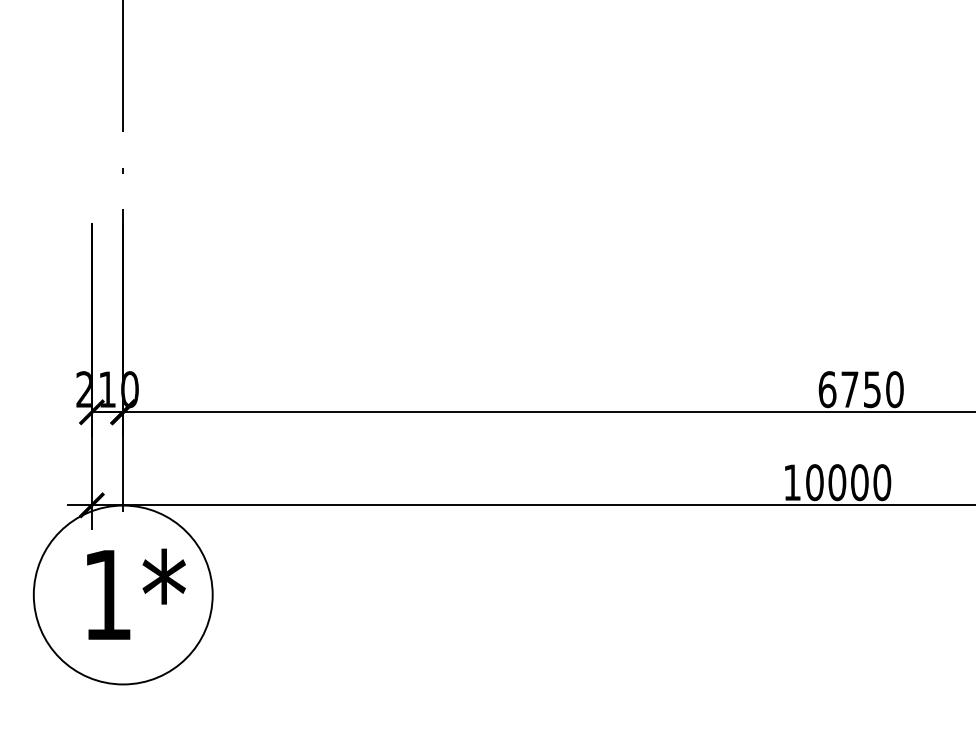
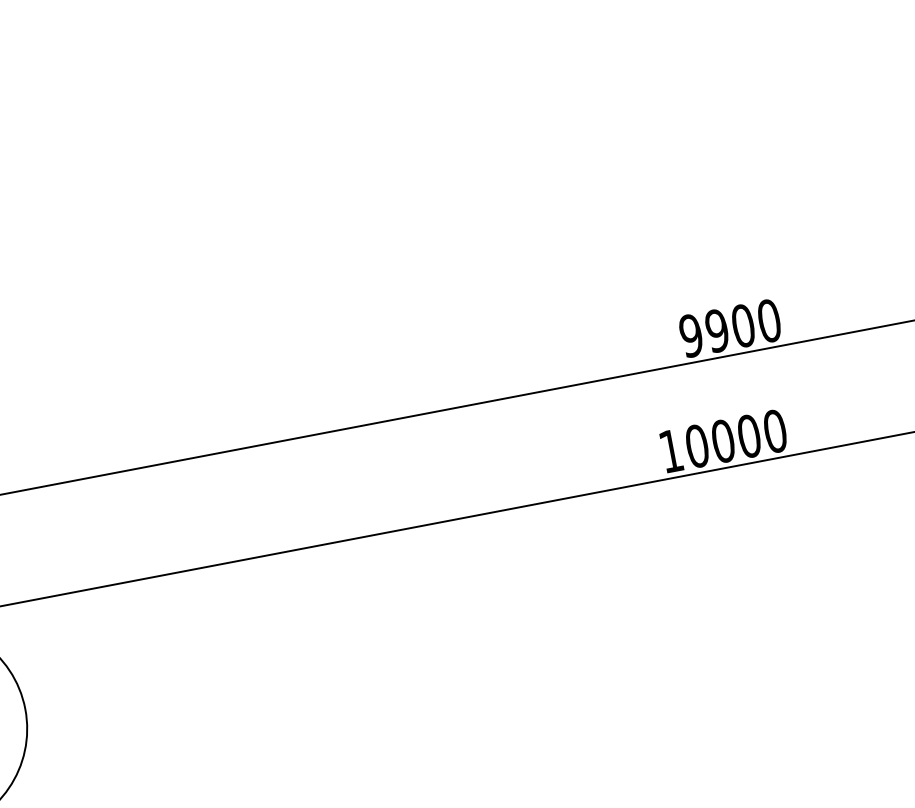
text: (849, 389) -> (716, 330), 6750 -> 9900

